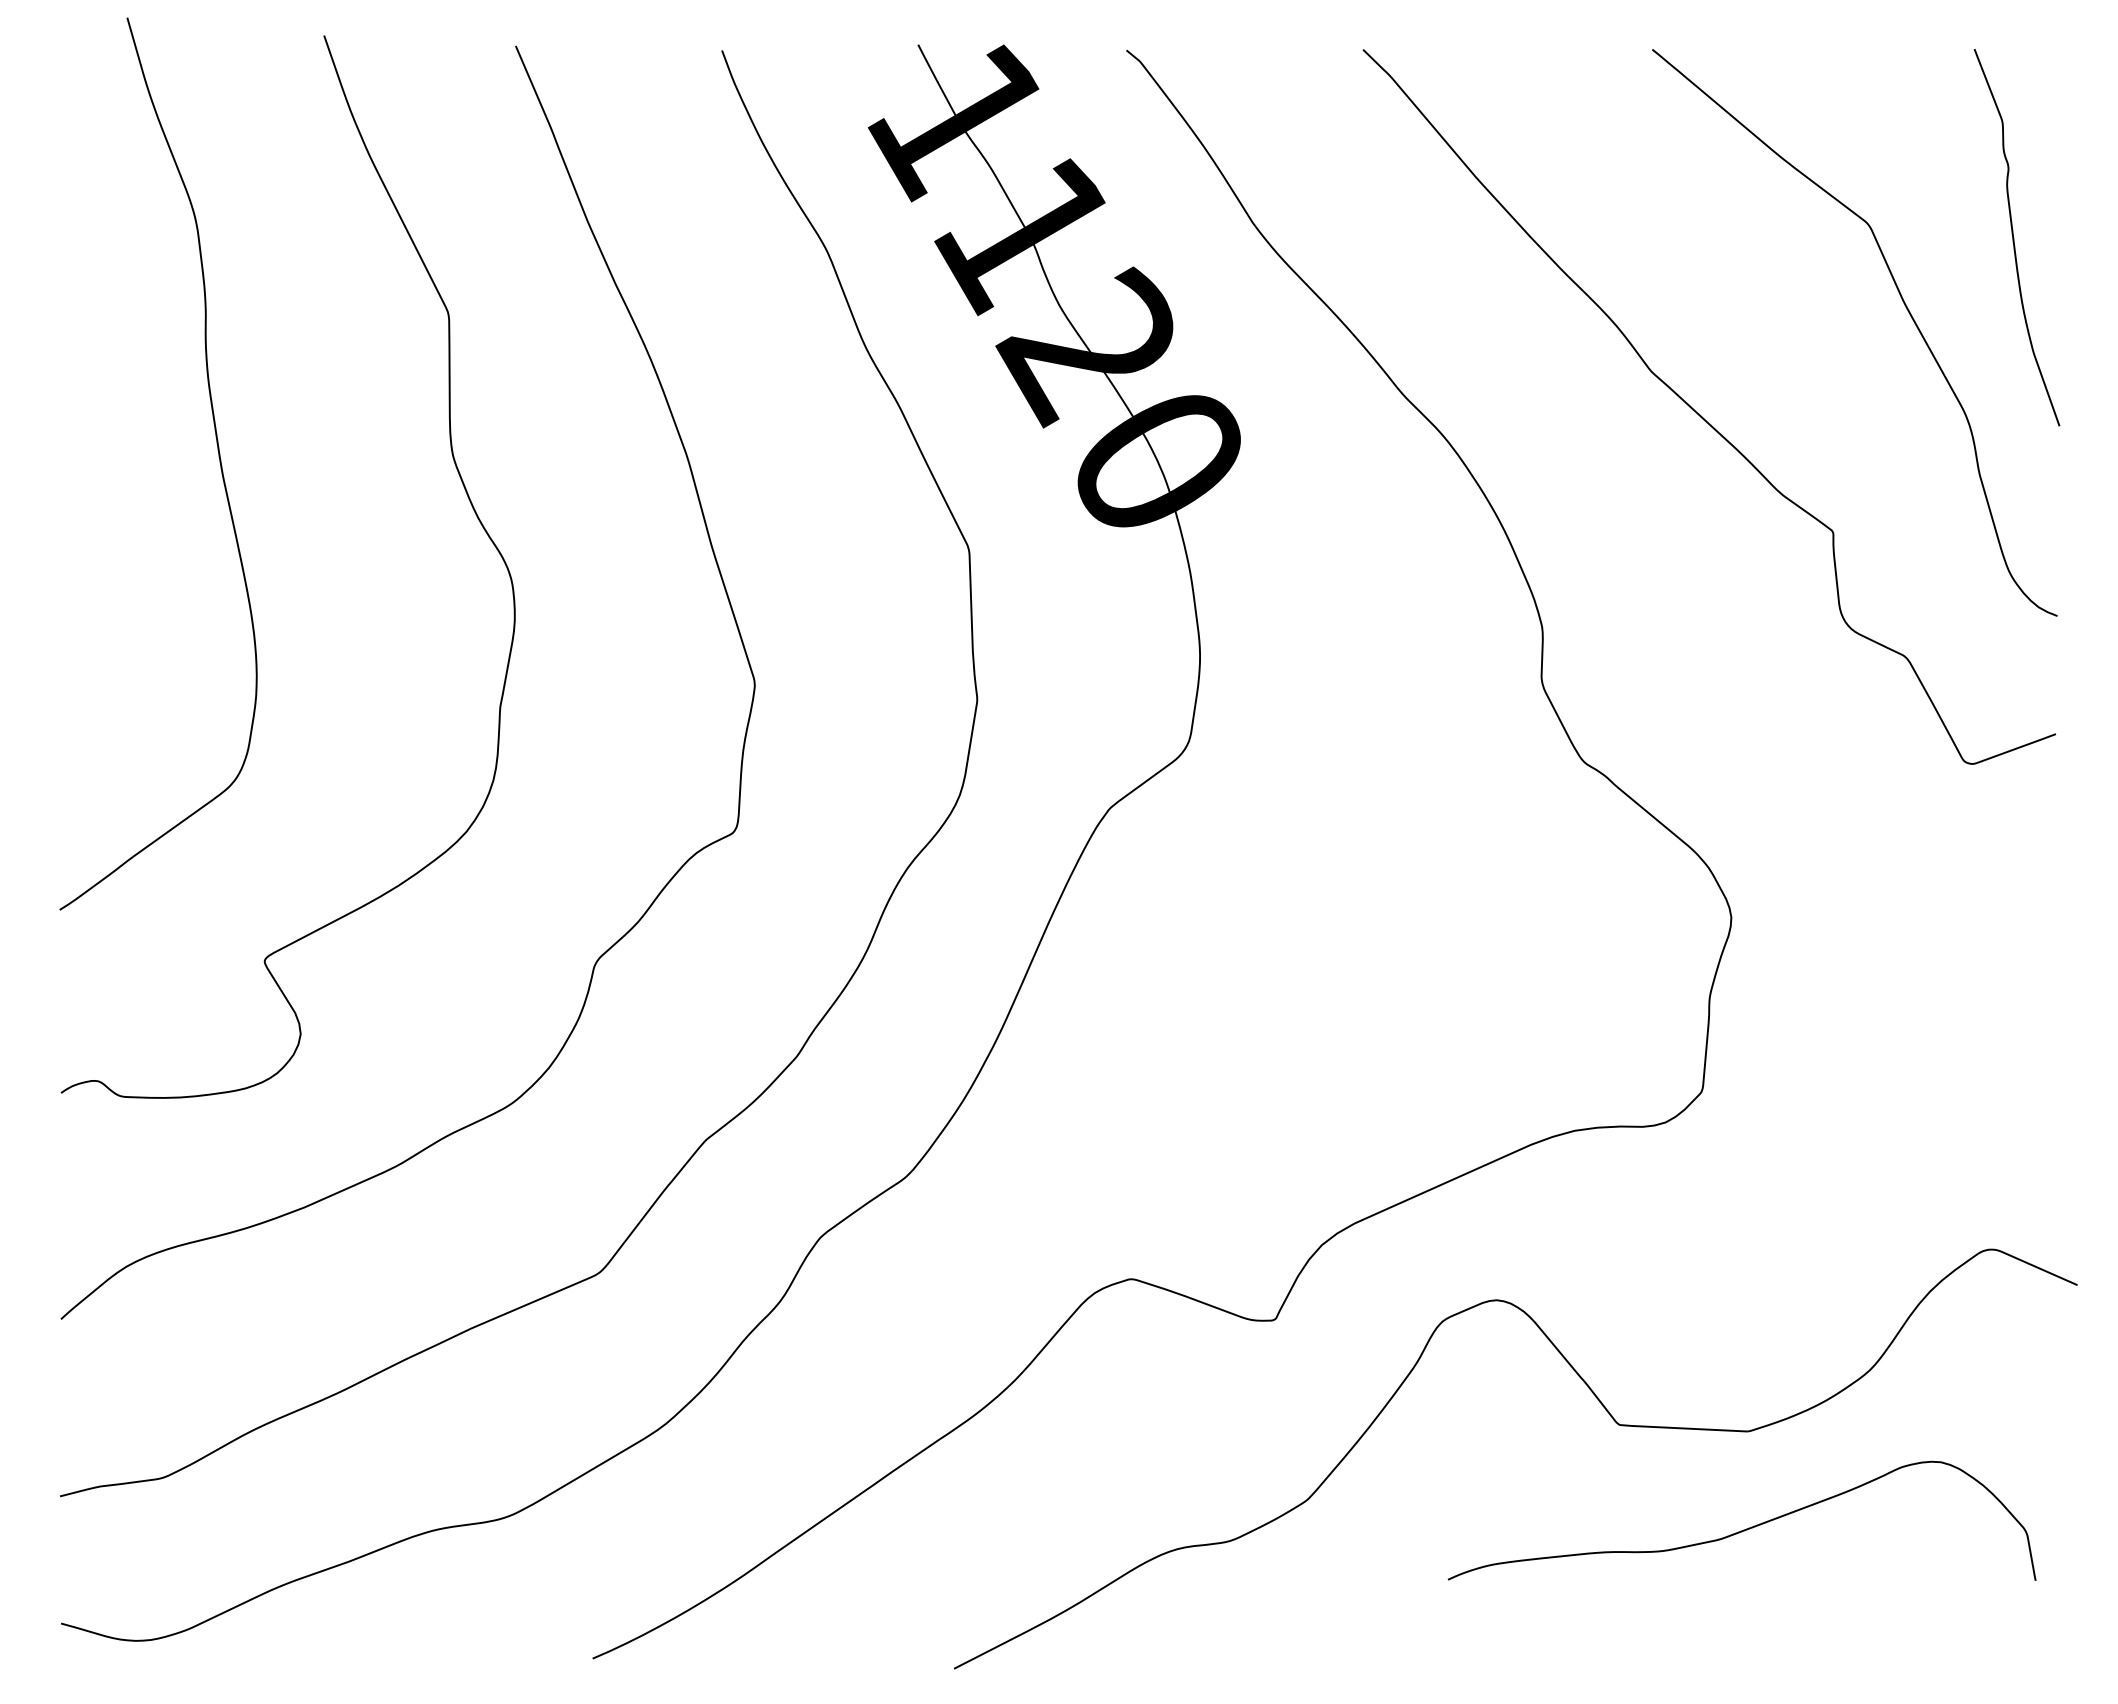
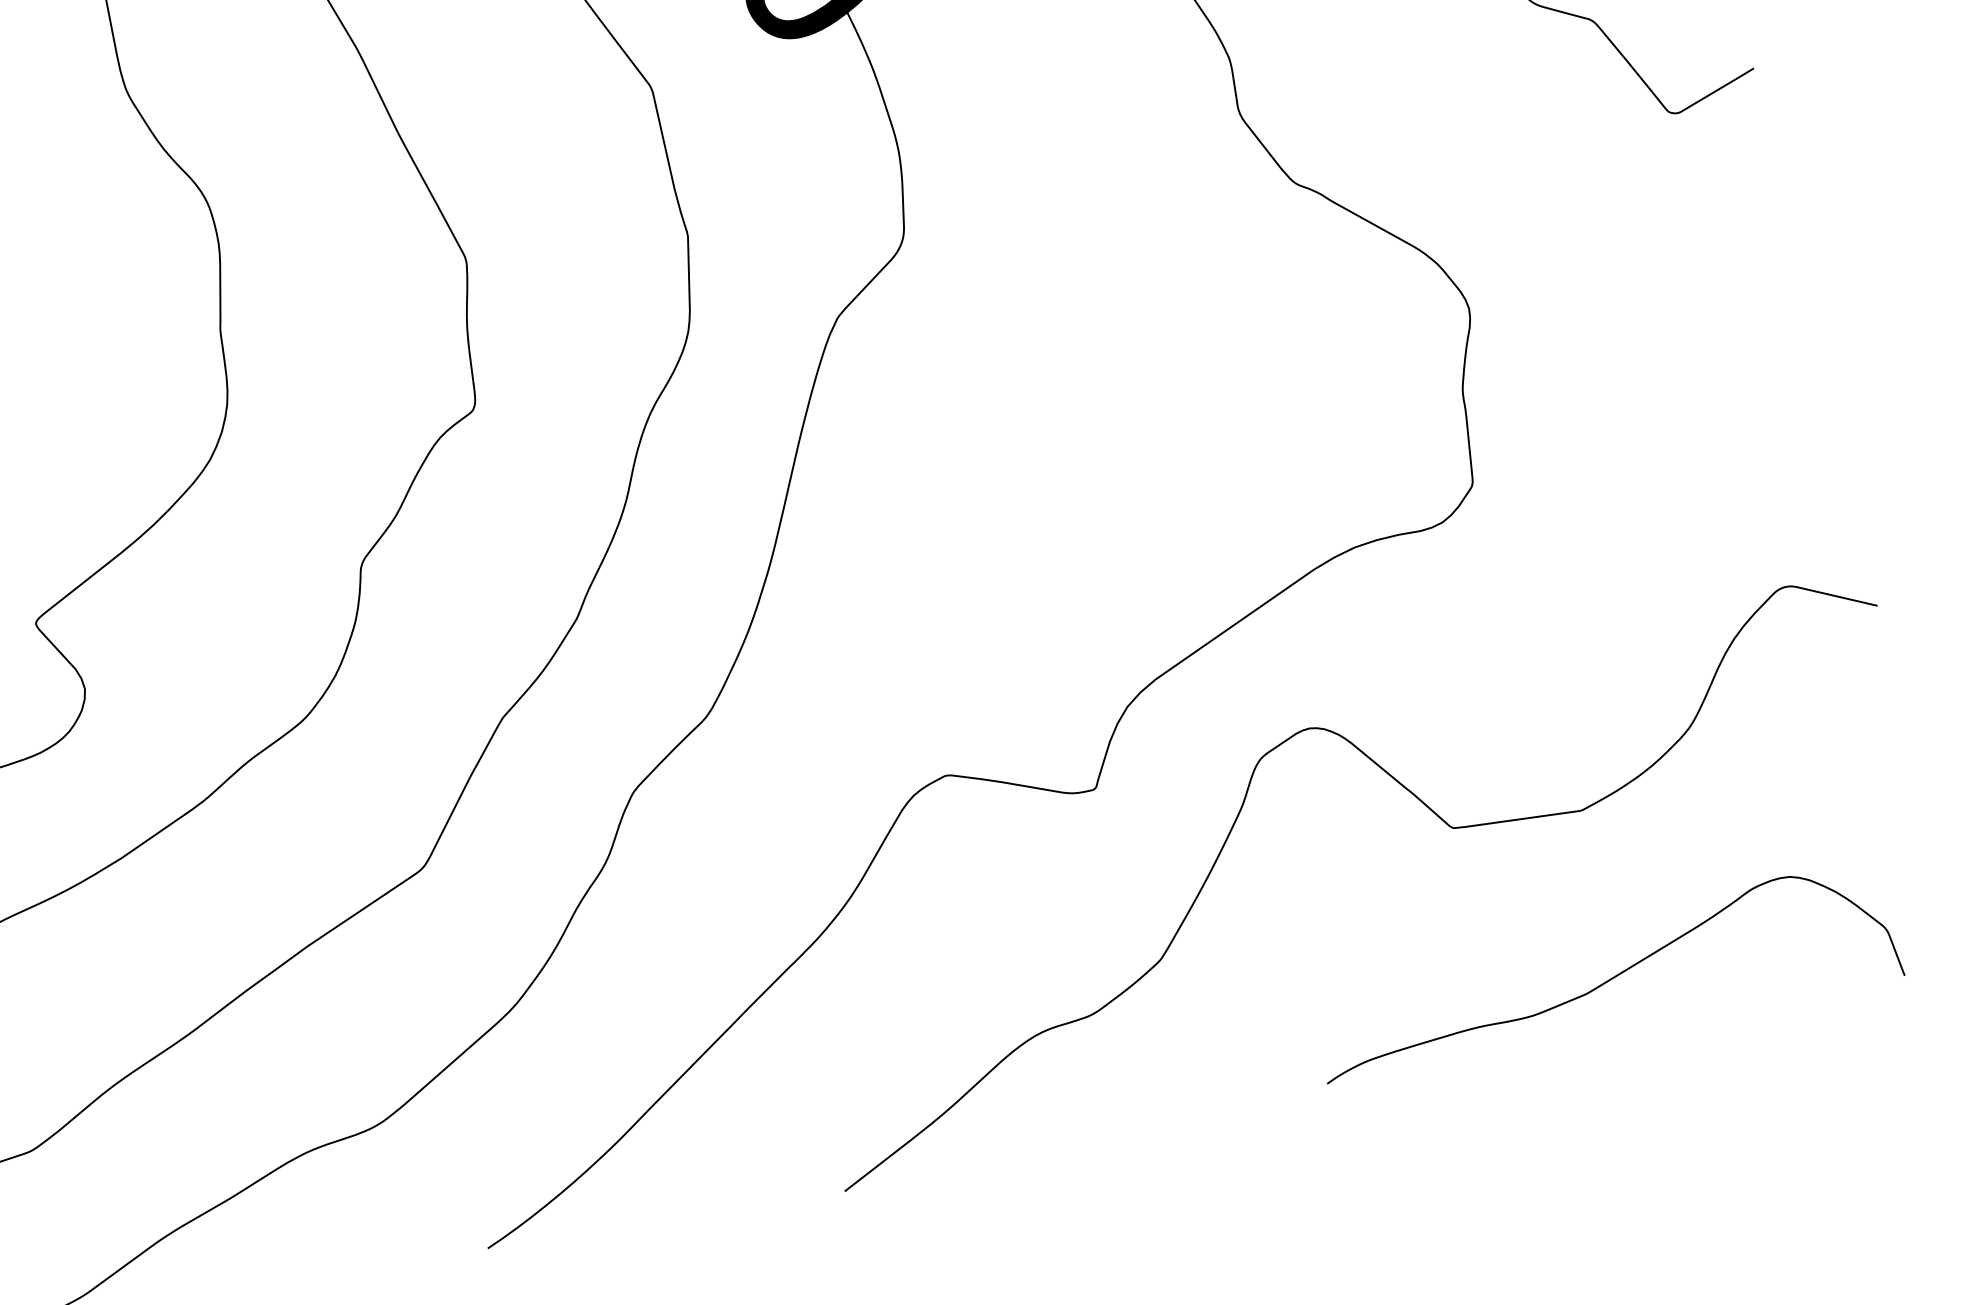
curve: (1743, 1529) -> (1608, 979), moved

